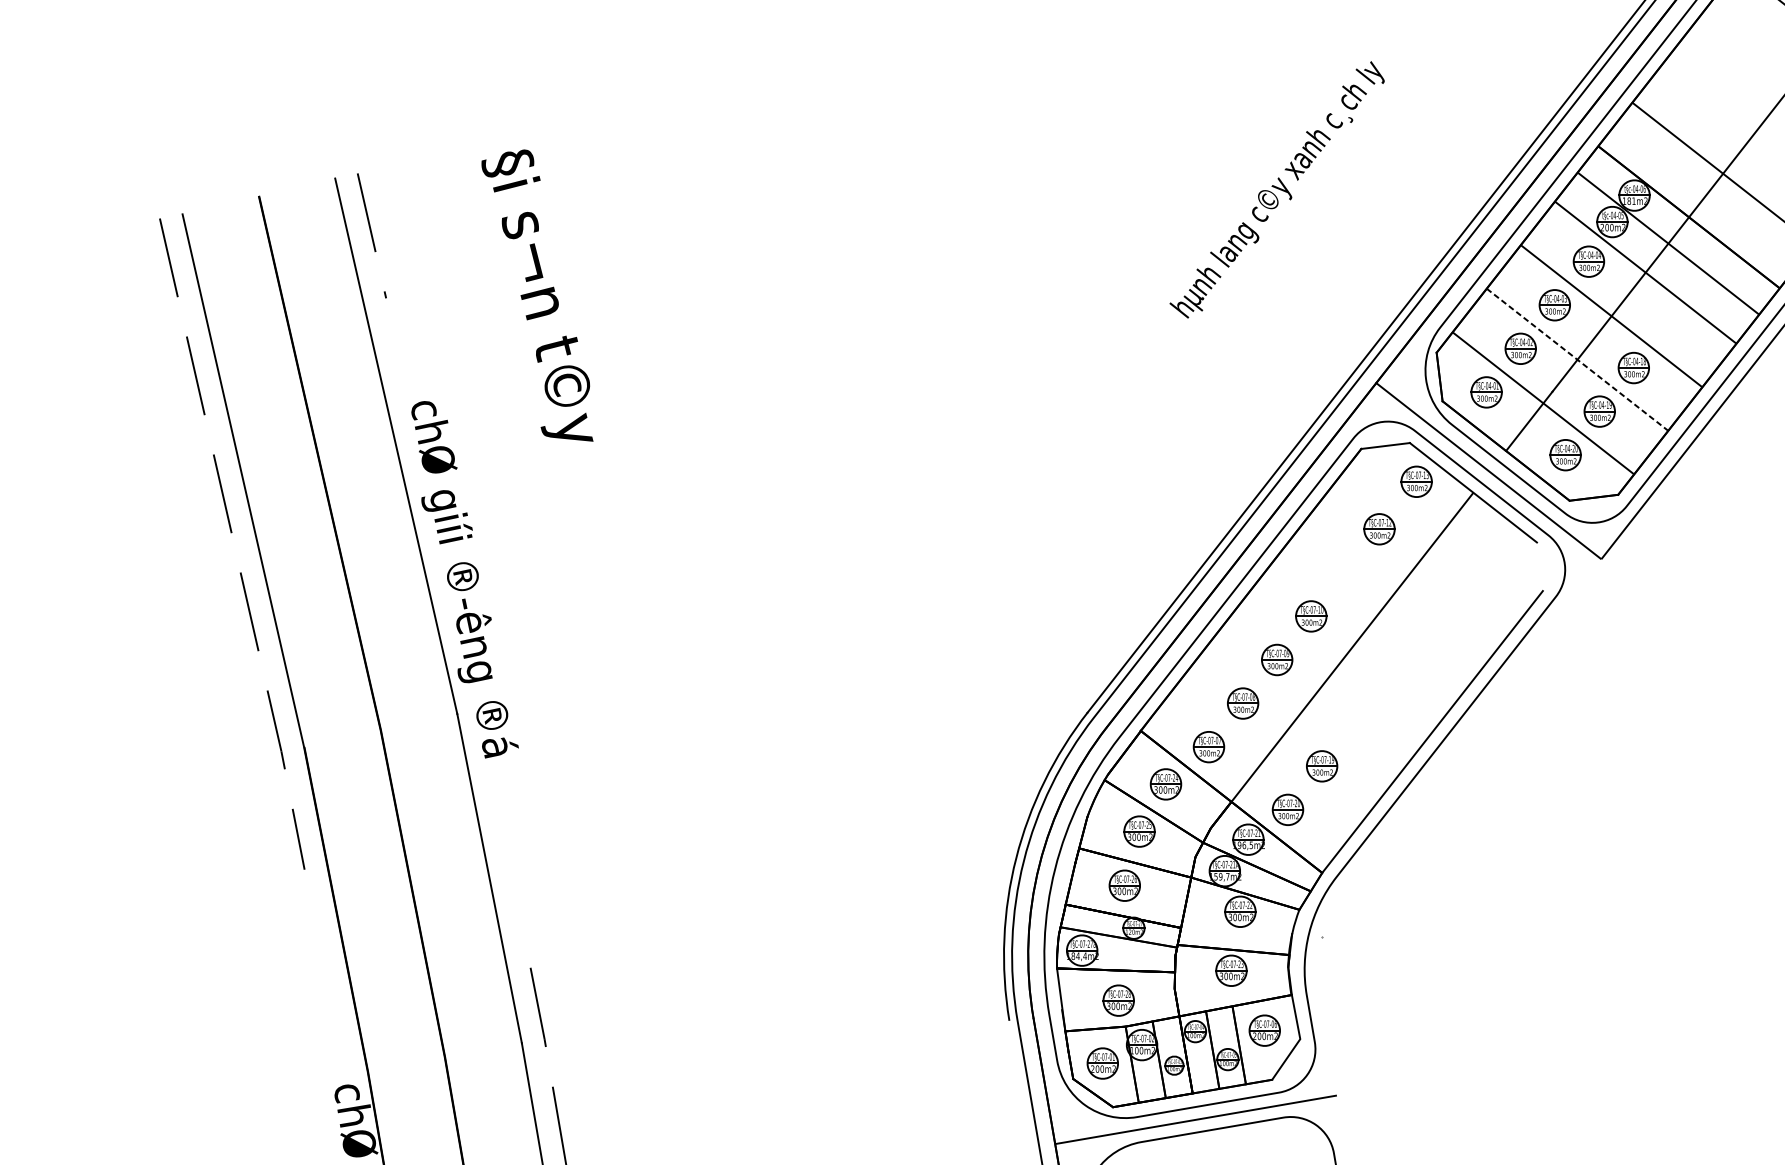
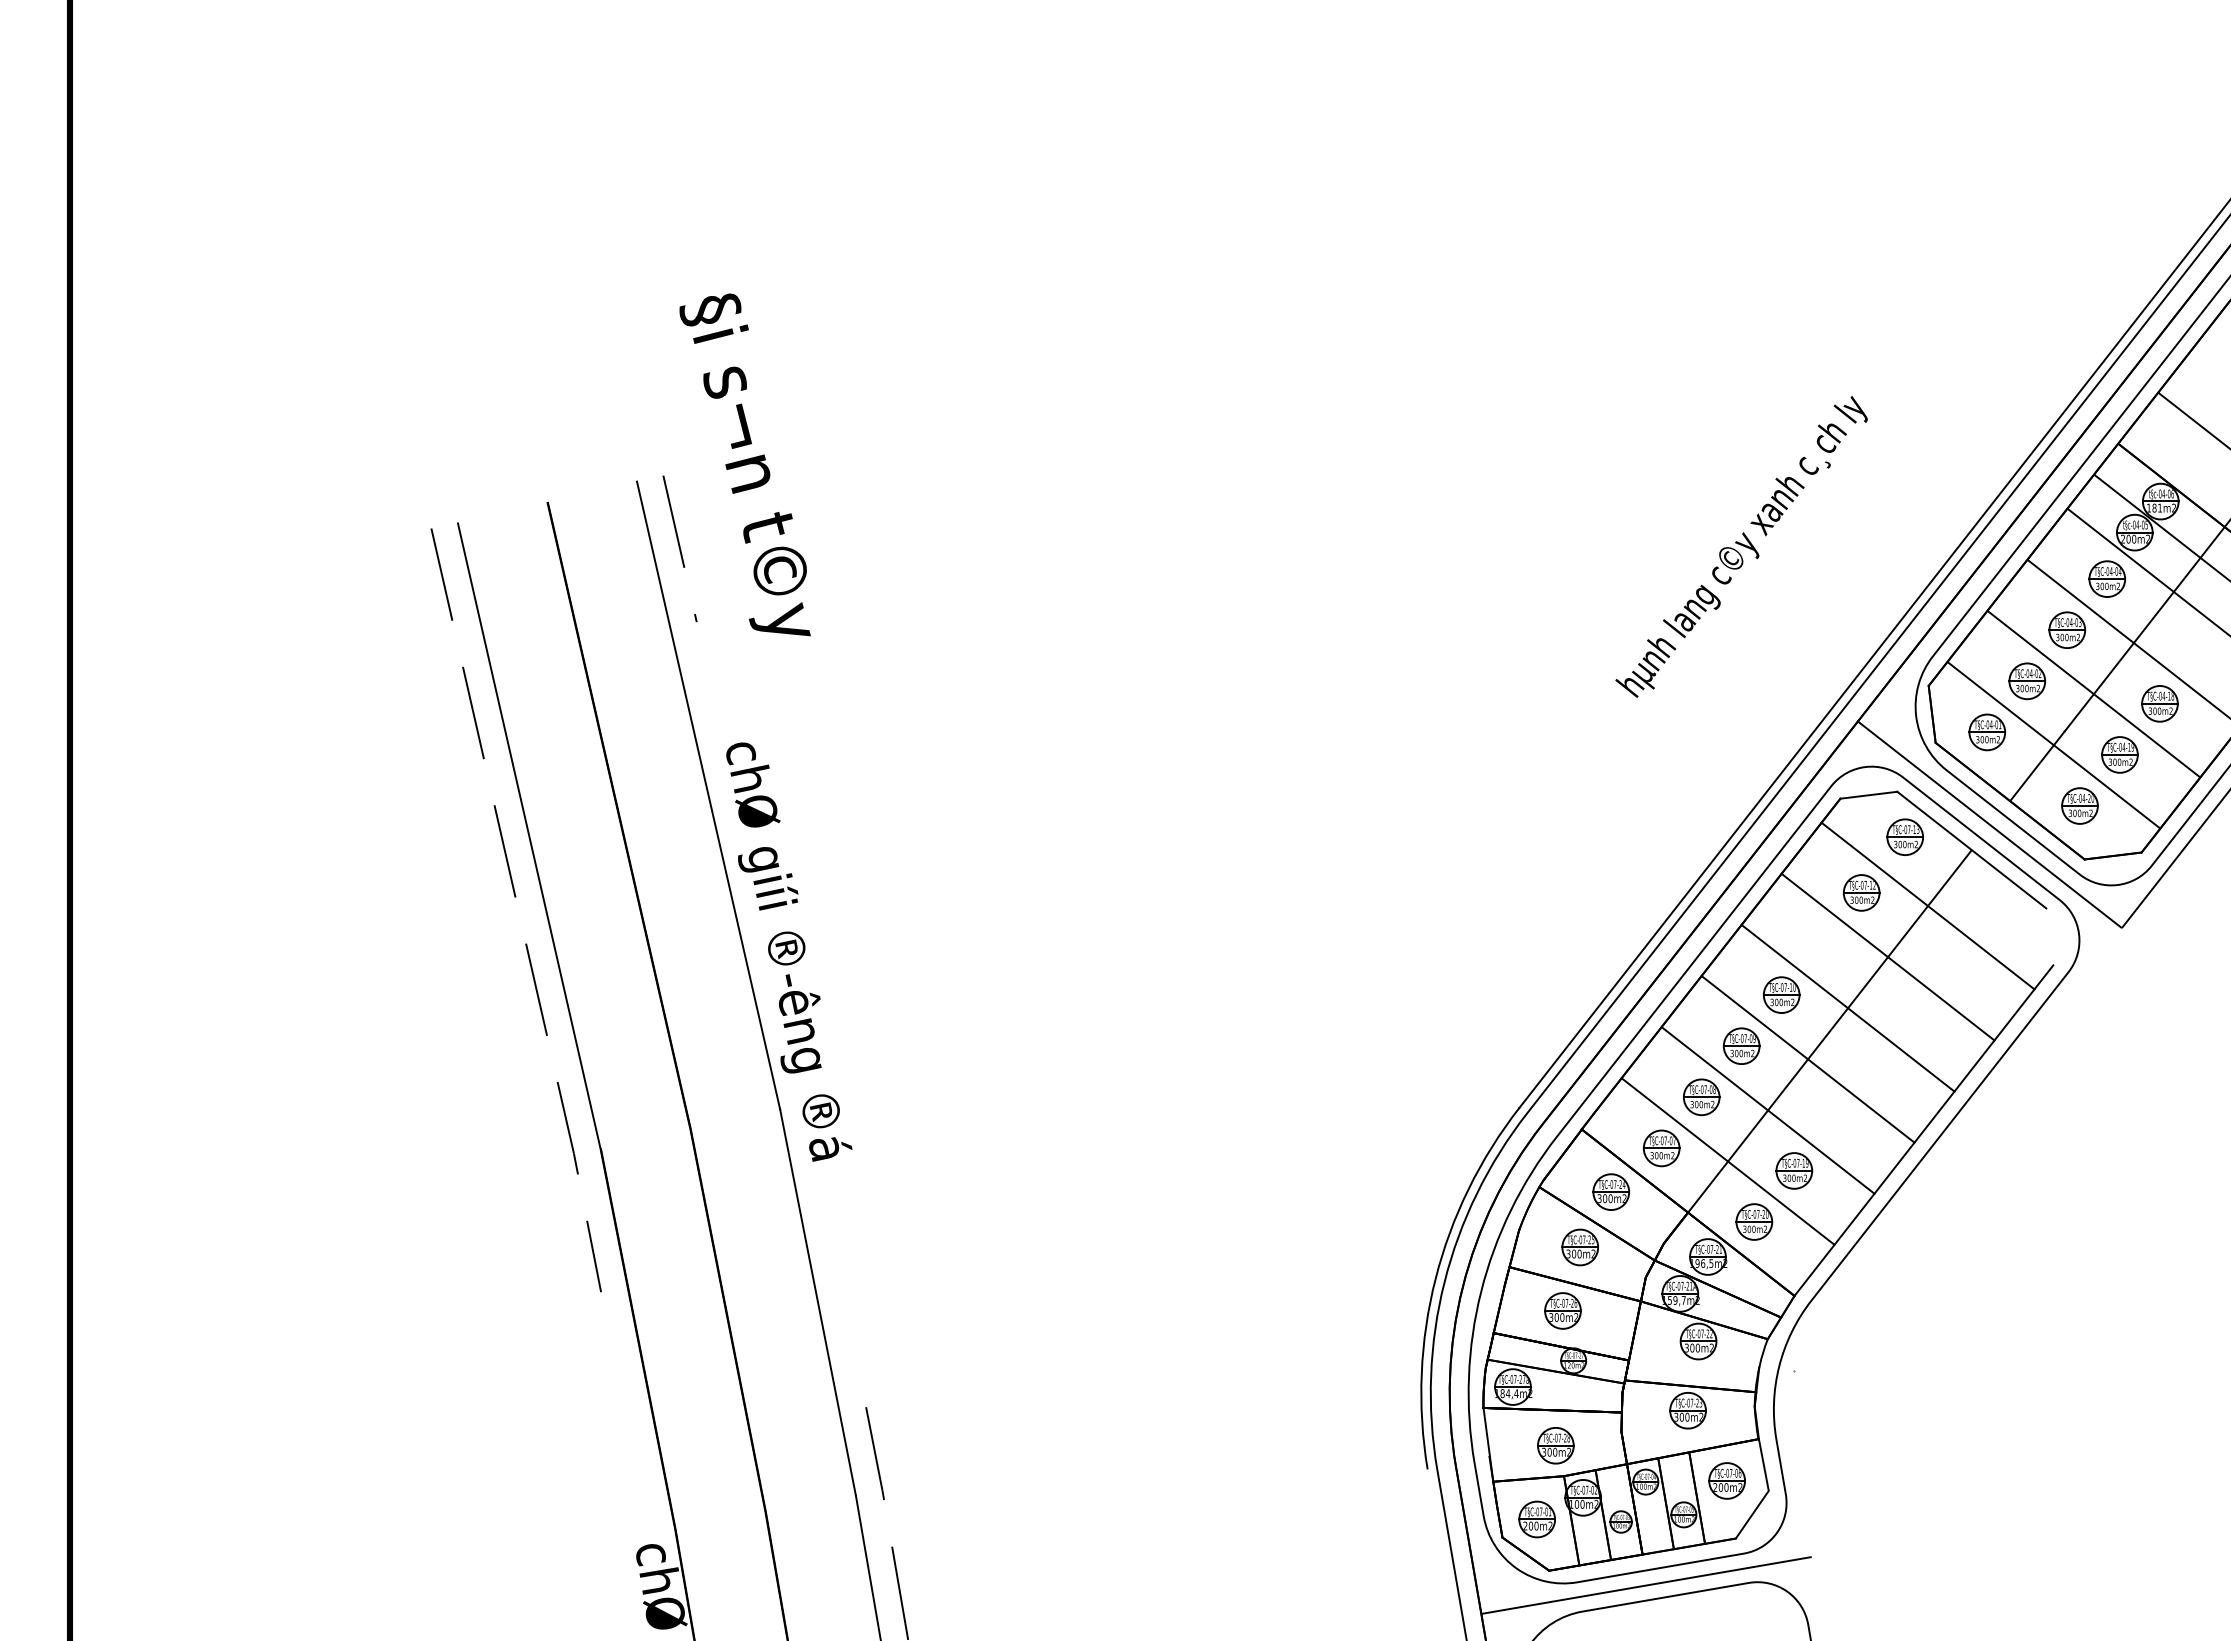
text: (1277, 189) -> (1741, 546), moved
text: (536, 295) -> (744, 464), moved
line: (1578, 360) -> (2094, 694), dashed -> solid
line: (1435, 539) -> (1927, 905), added
line: (1401, 583) -> (1887, 956), added
line: (1367, 626) -> (1847, 1007), added
line: (1333, 671) -> (1807, 1059), added
line: (1299, 714) -> (1767, 1110), added
line: (1265, 758) -> (1727, 1161), added

